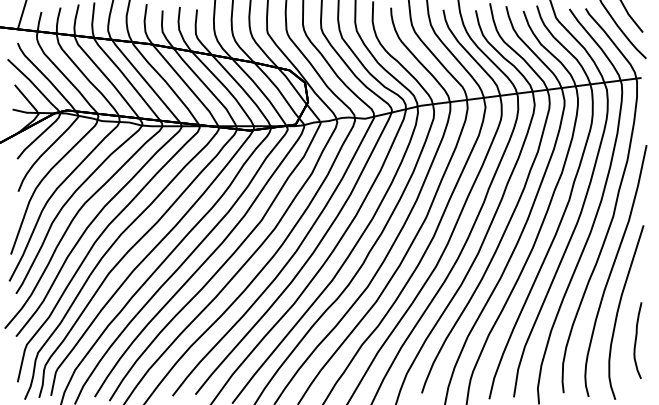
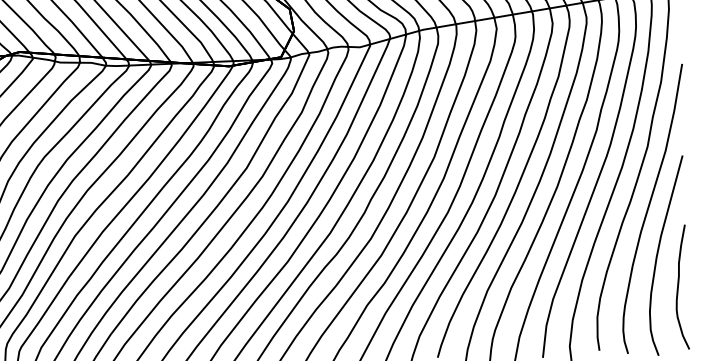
part: (637, 340) -> (681, 287), size x1.43

